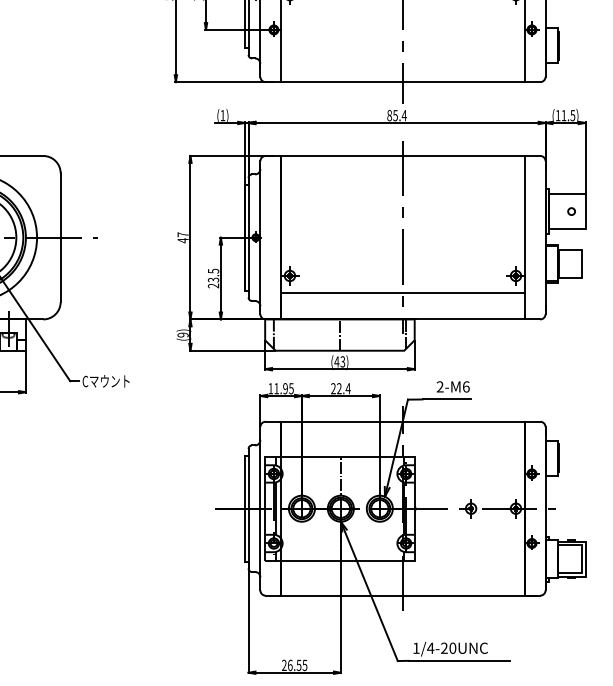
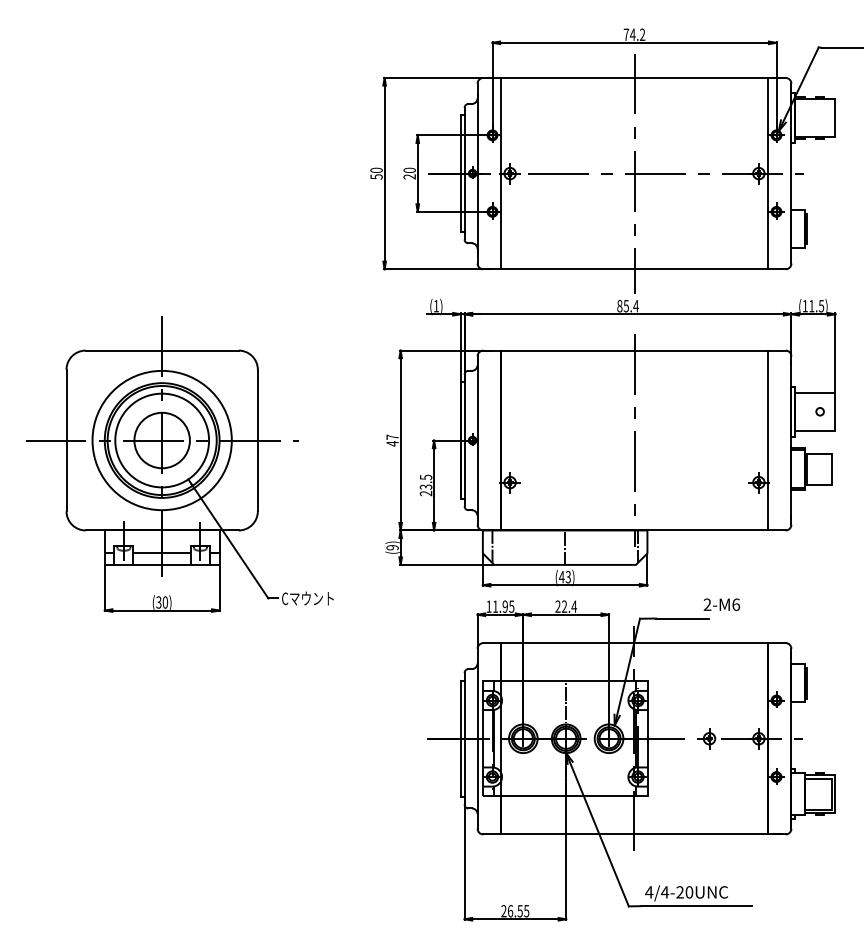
line: (402, 293) -> (634, 501), removed
text: (452, 386) -> (721, 604), moved
text: (416, 648) -> (649, 892), 1/4-20UNC -> 4/4-20UNC

